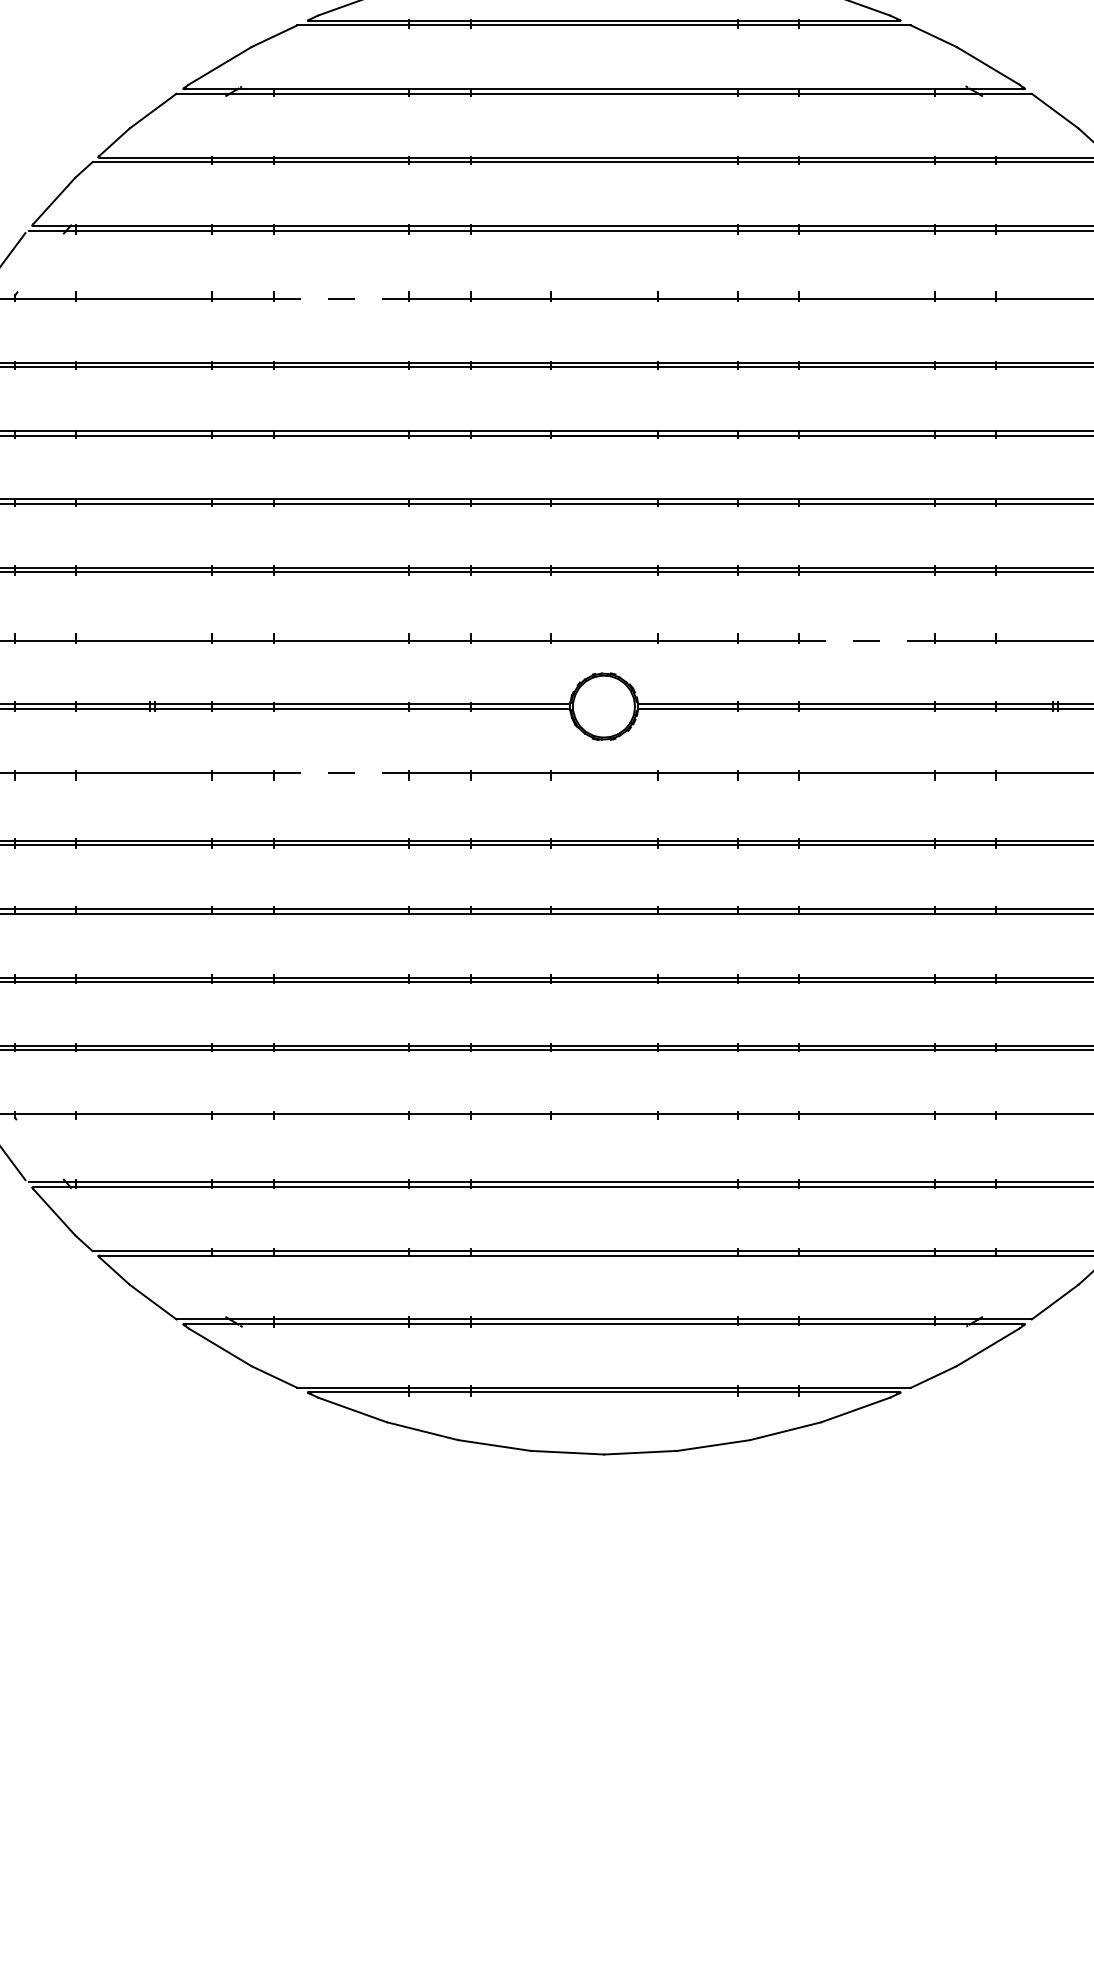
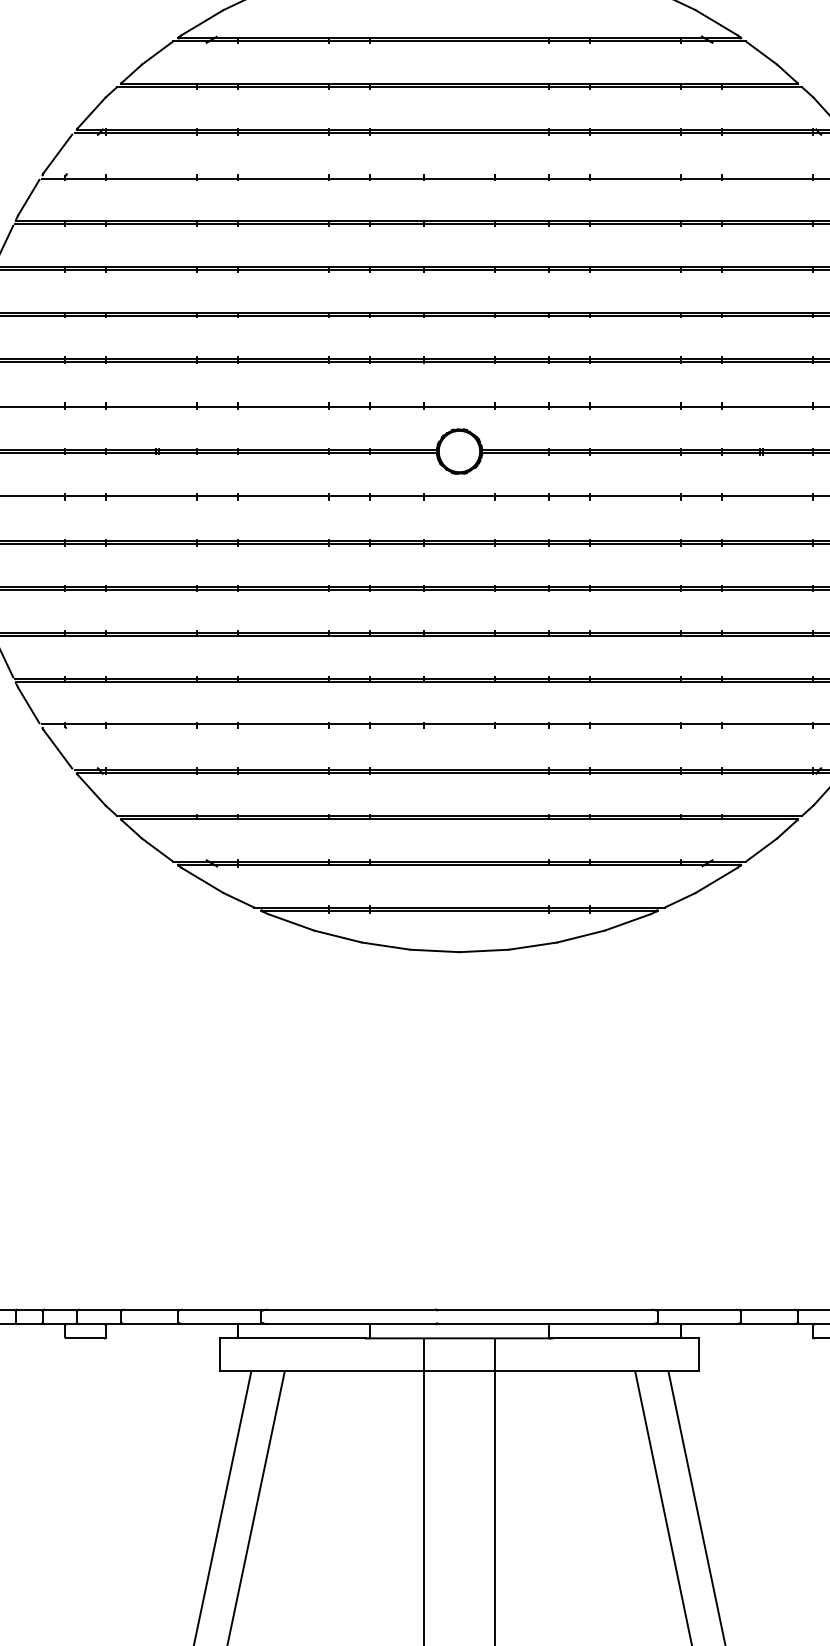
line: (342, 298) -> (284, 178), dashed -> solid
line: (867, 640) -> (635, 407), dashed -> solid
line: (341, 772) -> (283, 495), dashed -> solid

